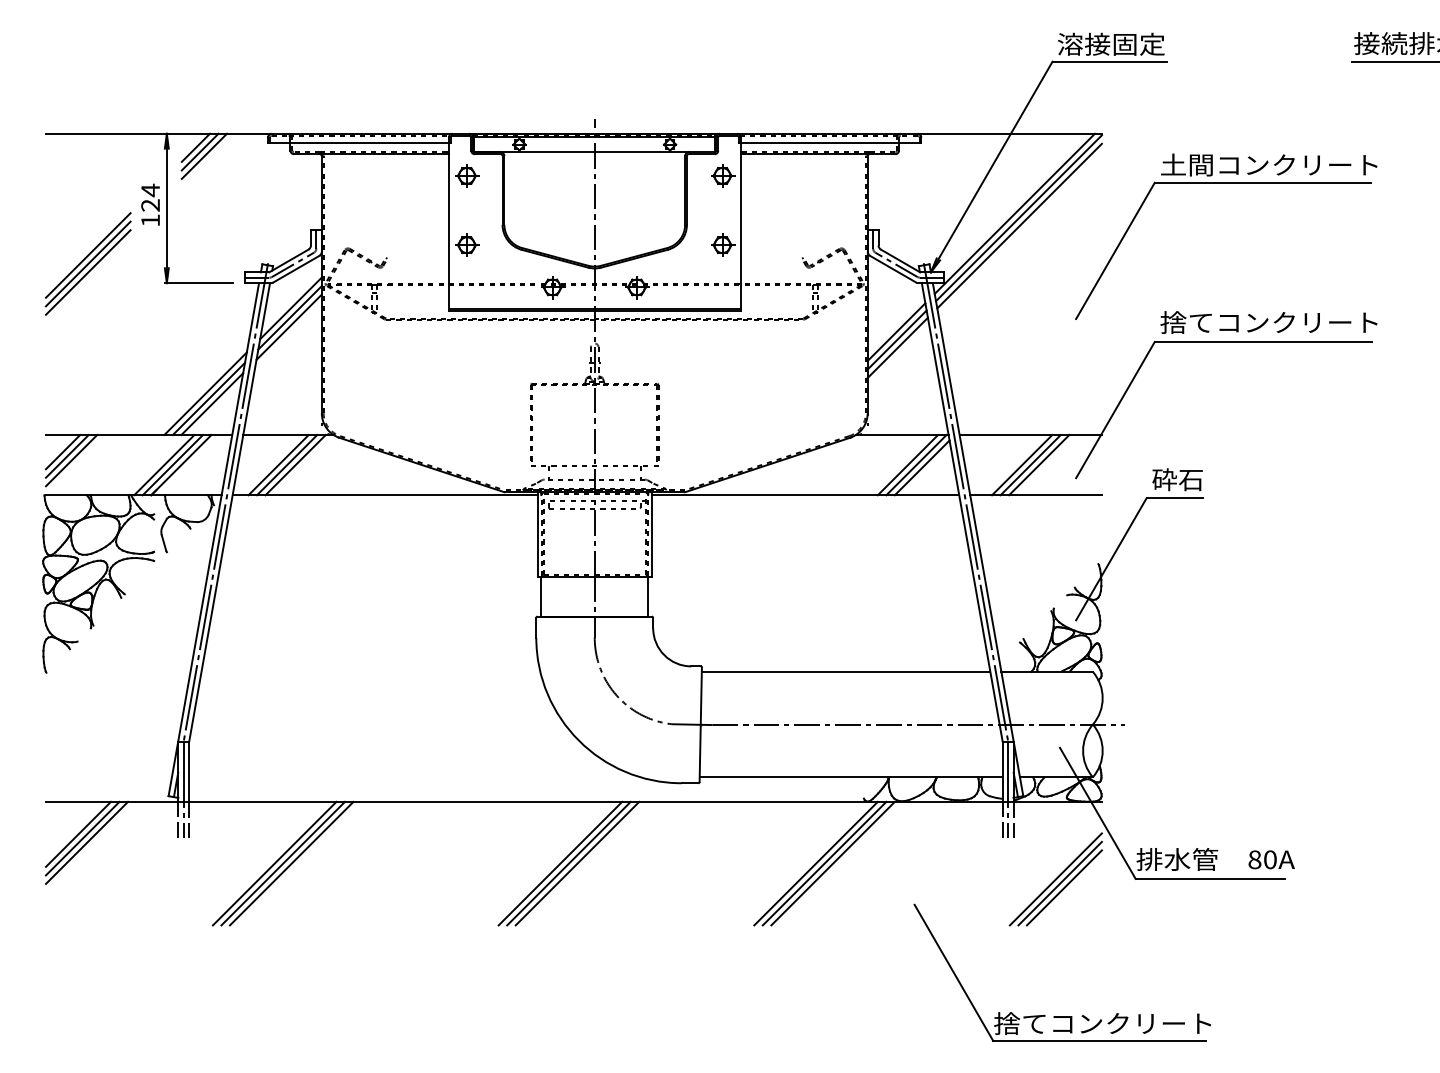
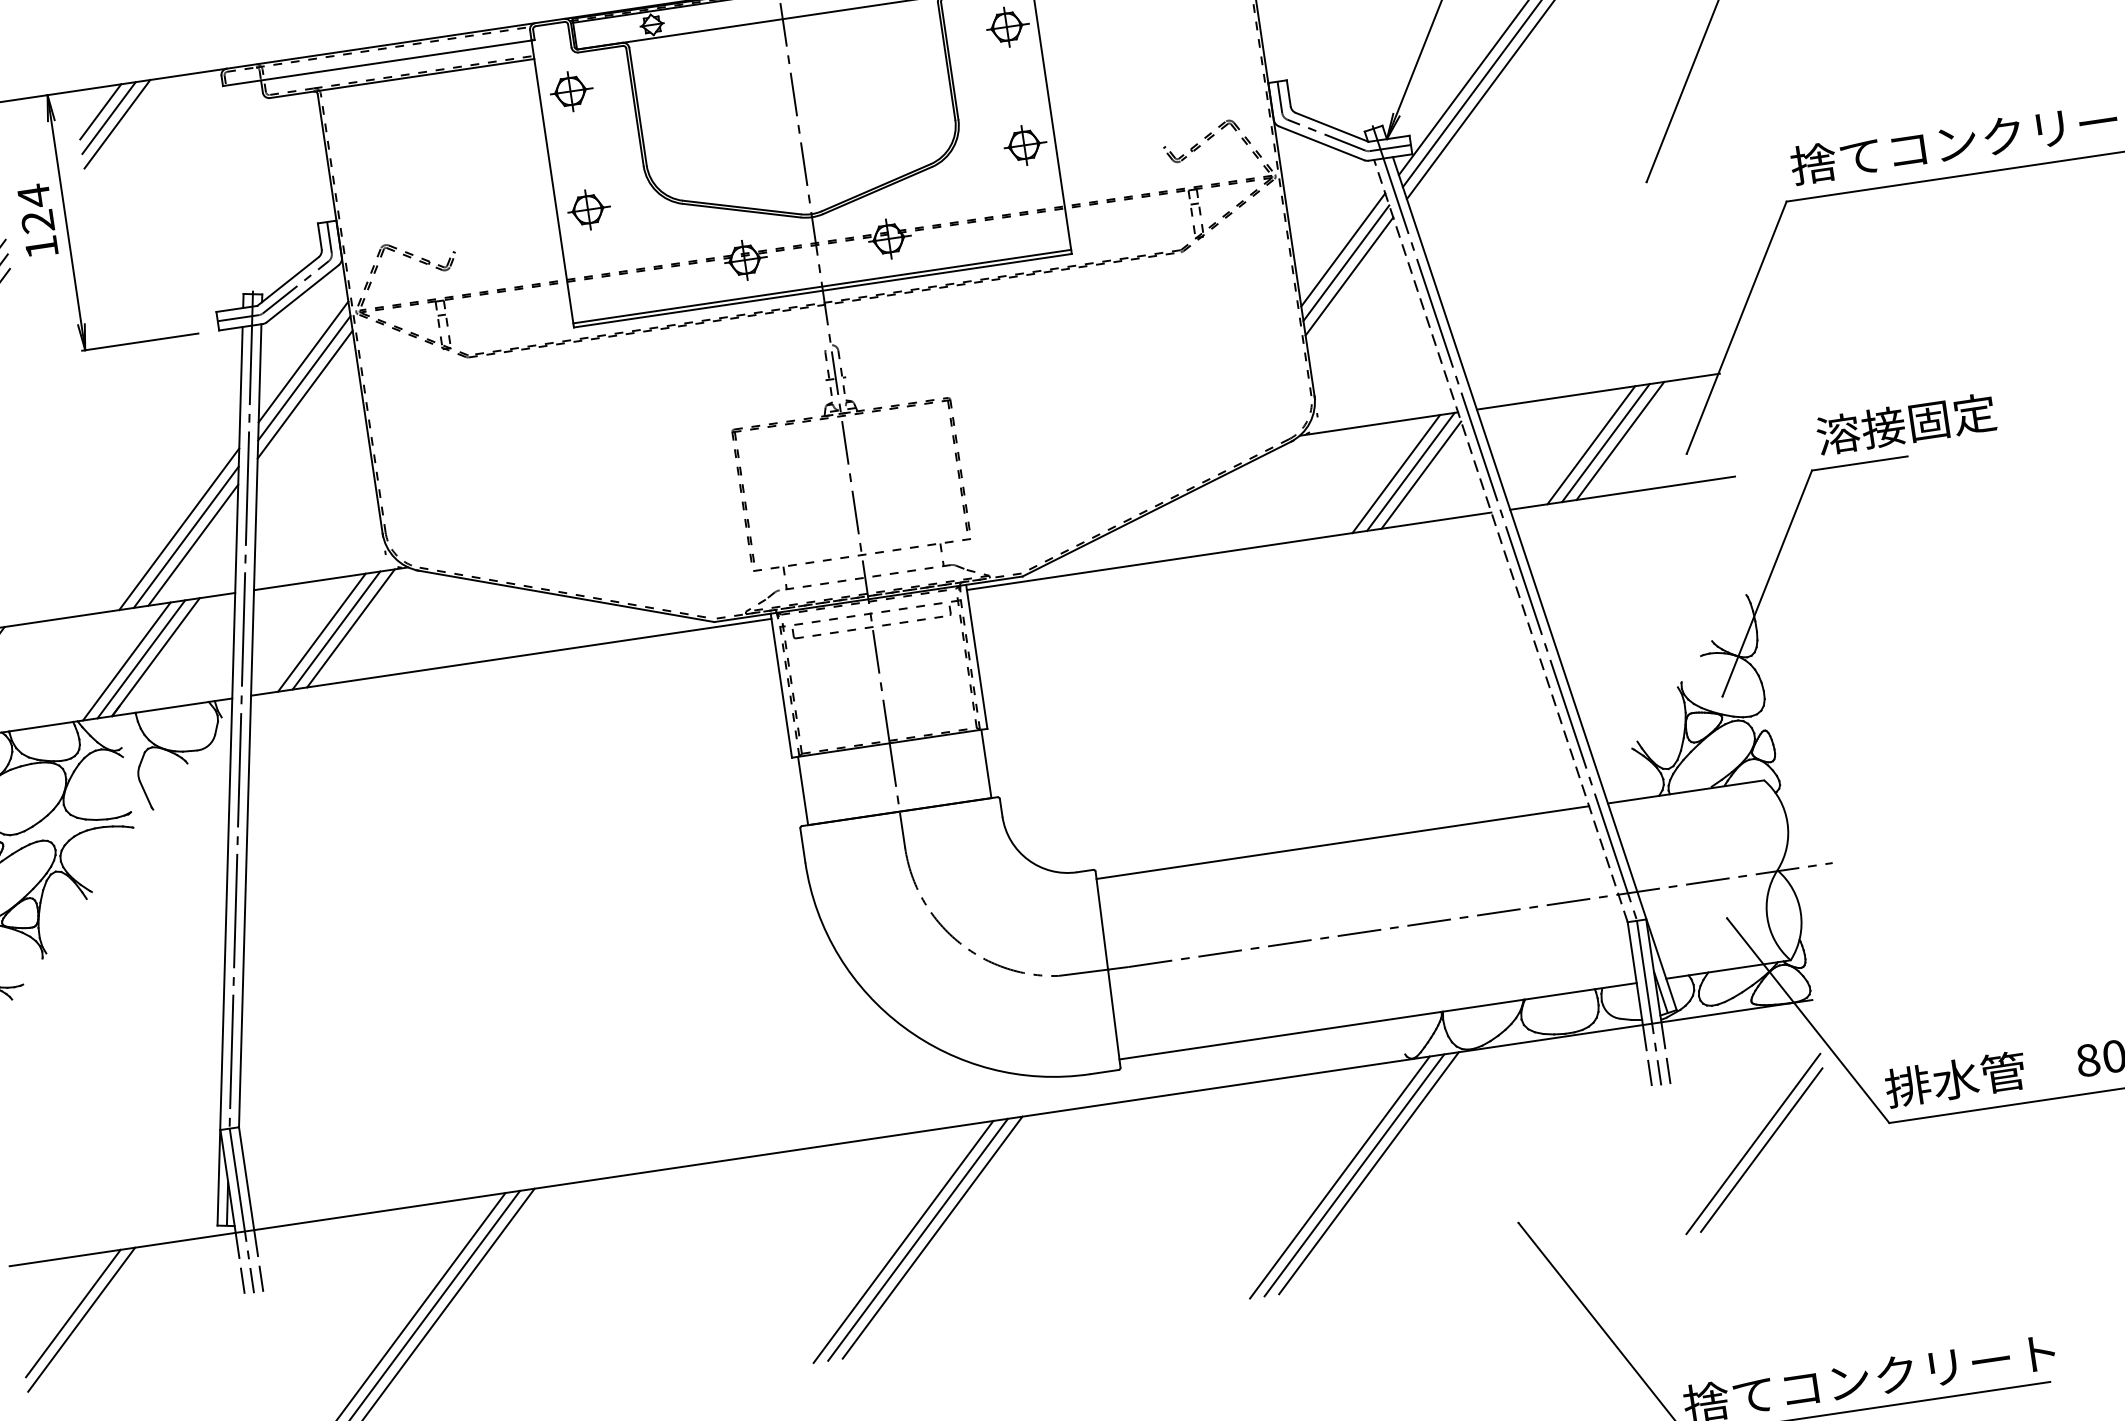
text: (1204, 479) -> (1906, 423), 砕石 -> 溶接固定
line: (962, 512) -> (1501, 541), solid -> dashed
line: (86, 842) -> (89, 1325), removed
line: (1063, 887) -> (1768, 1155), removed

